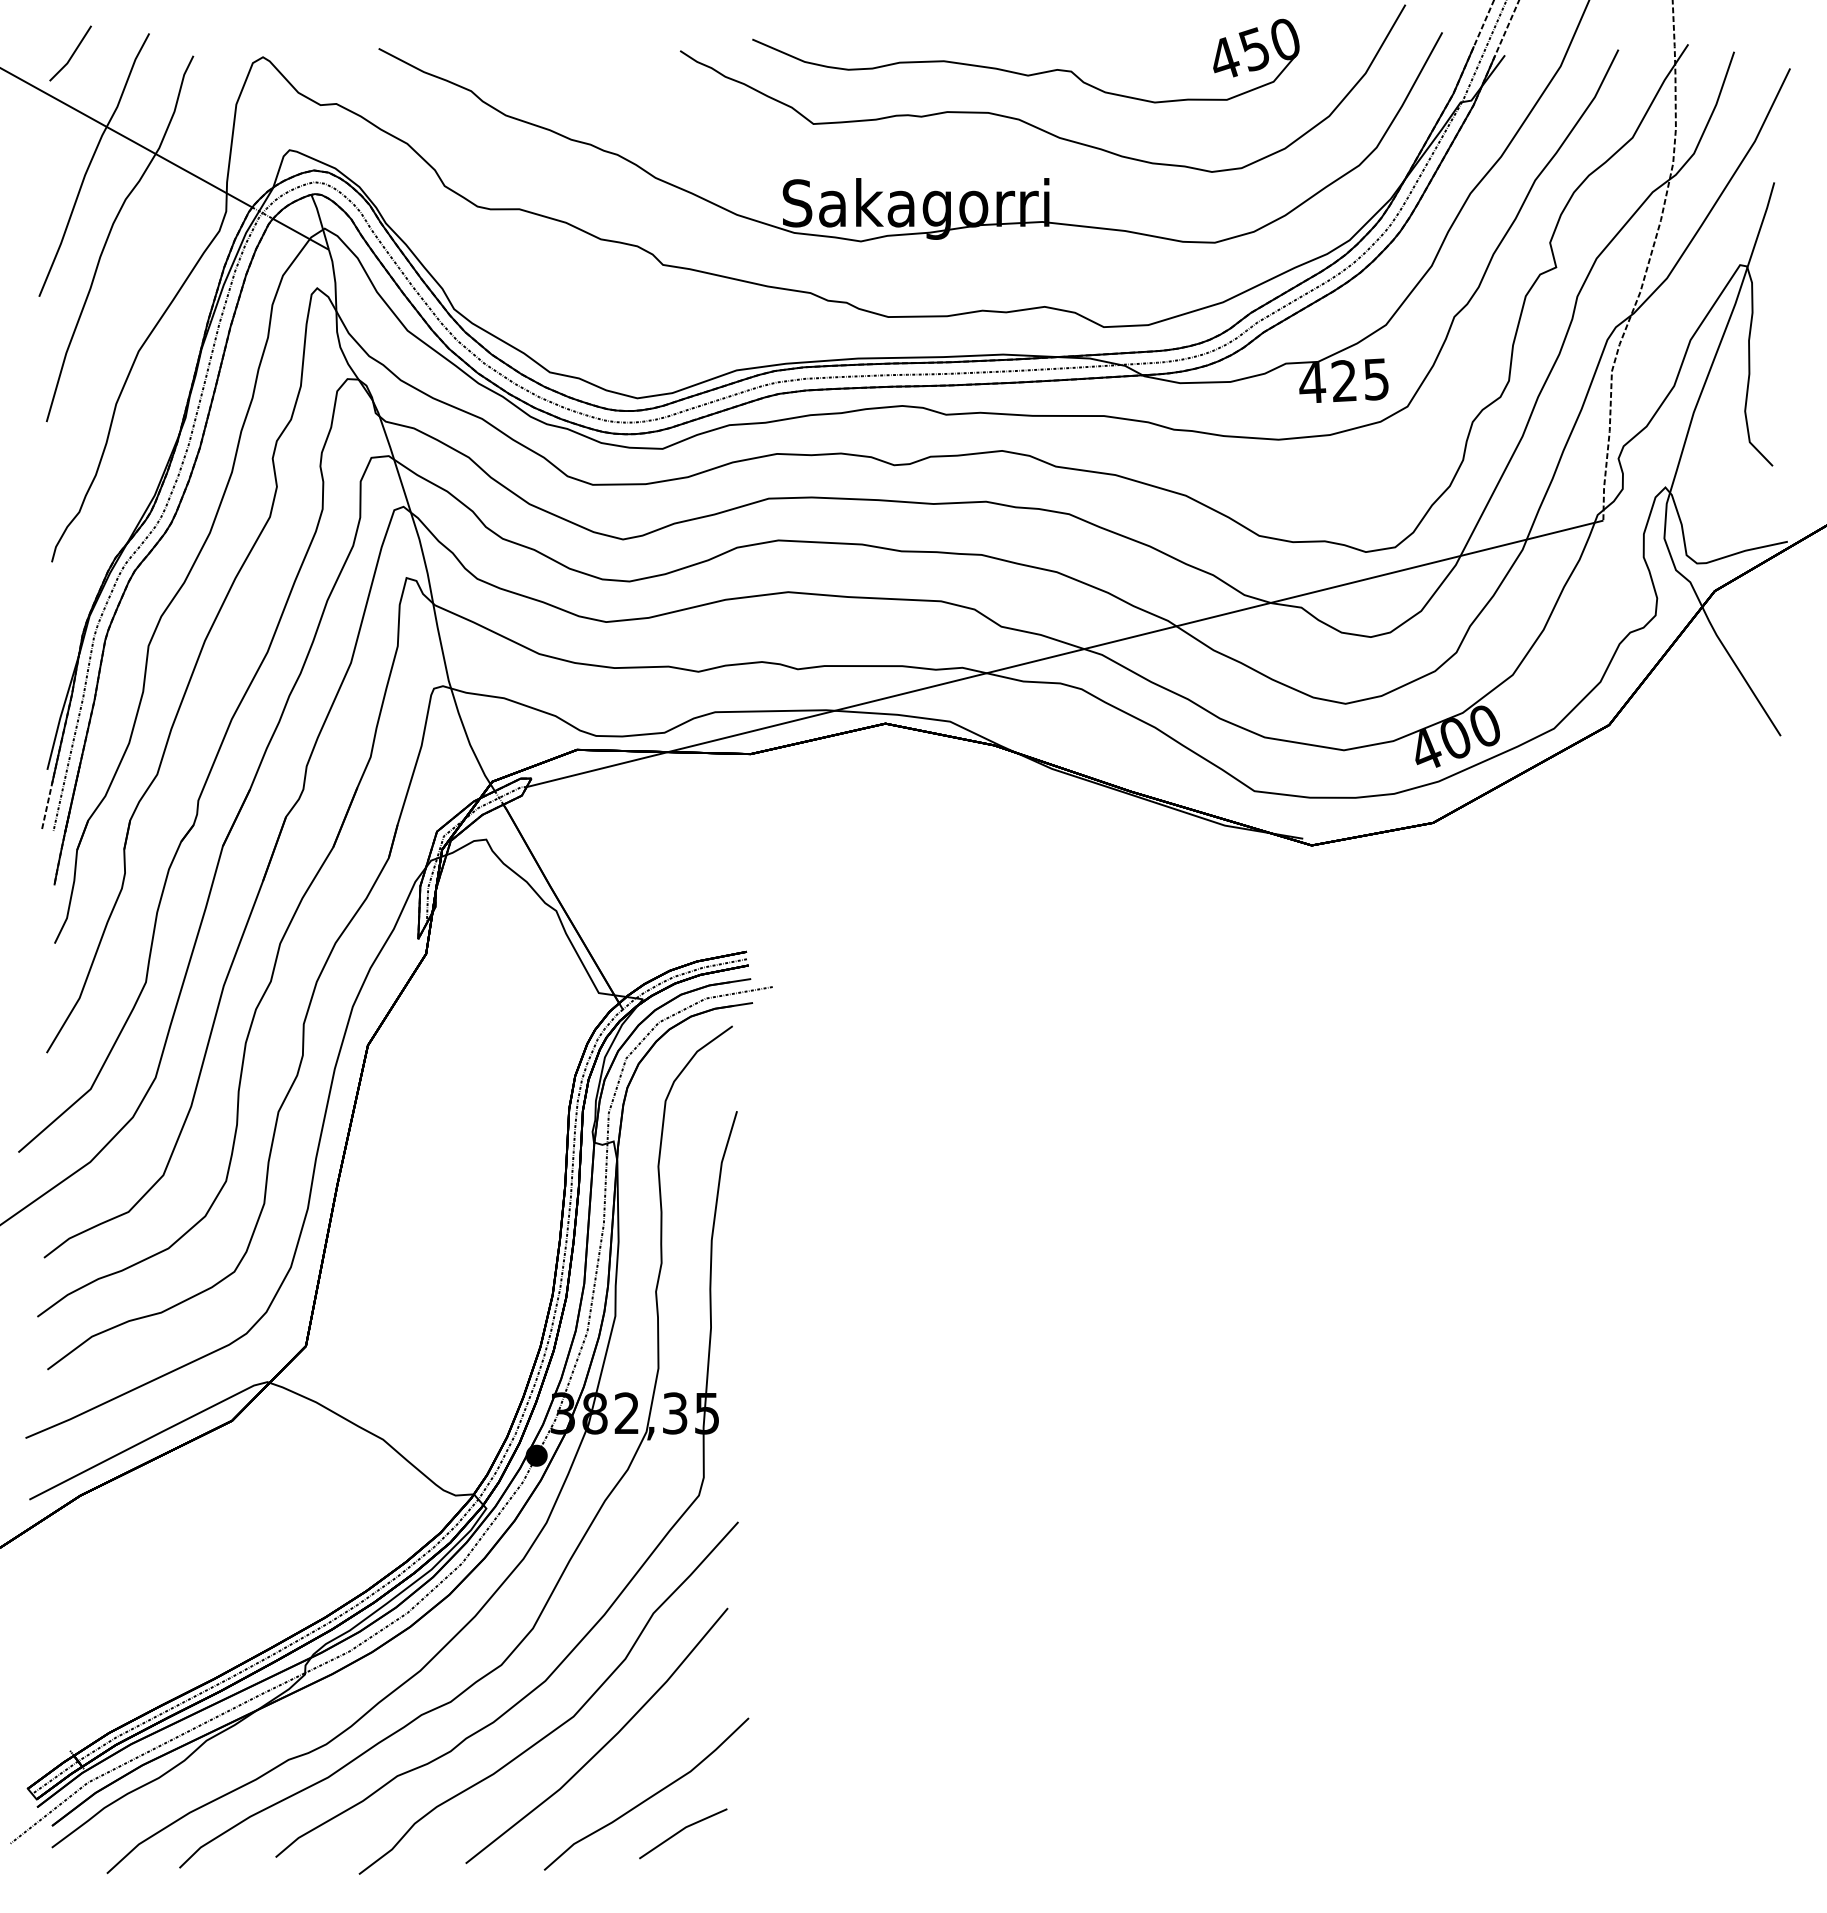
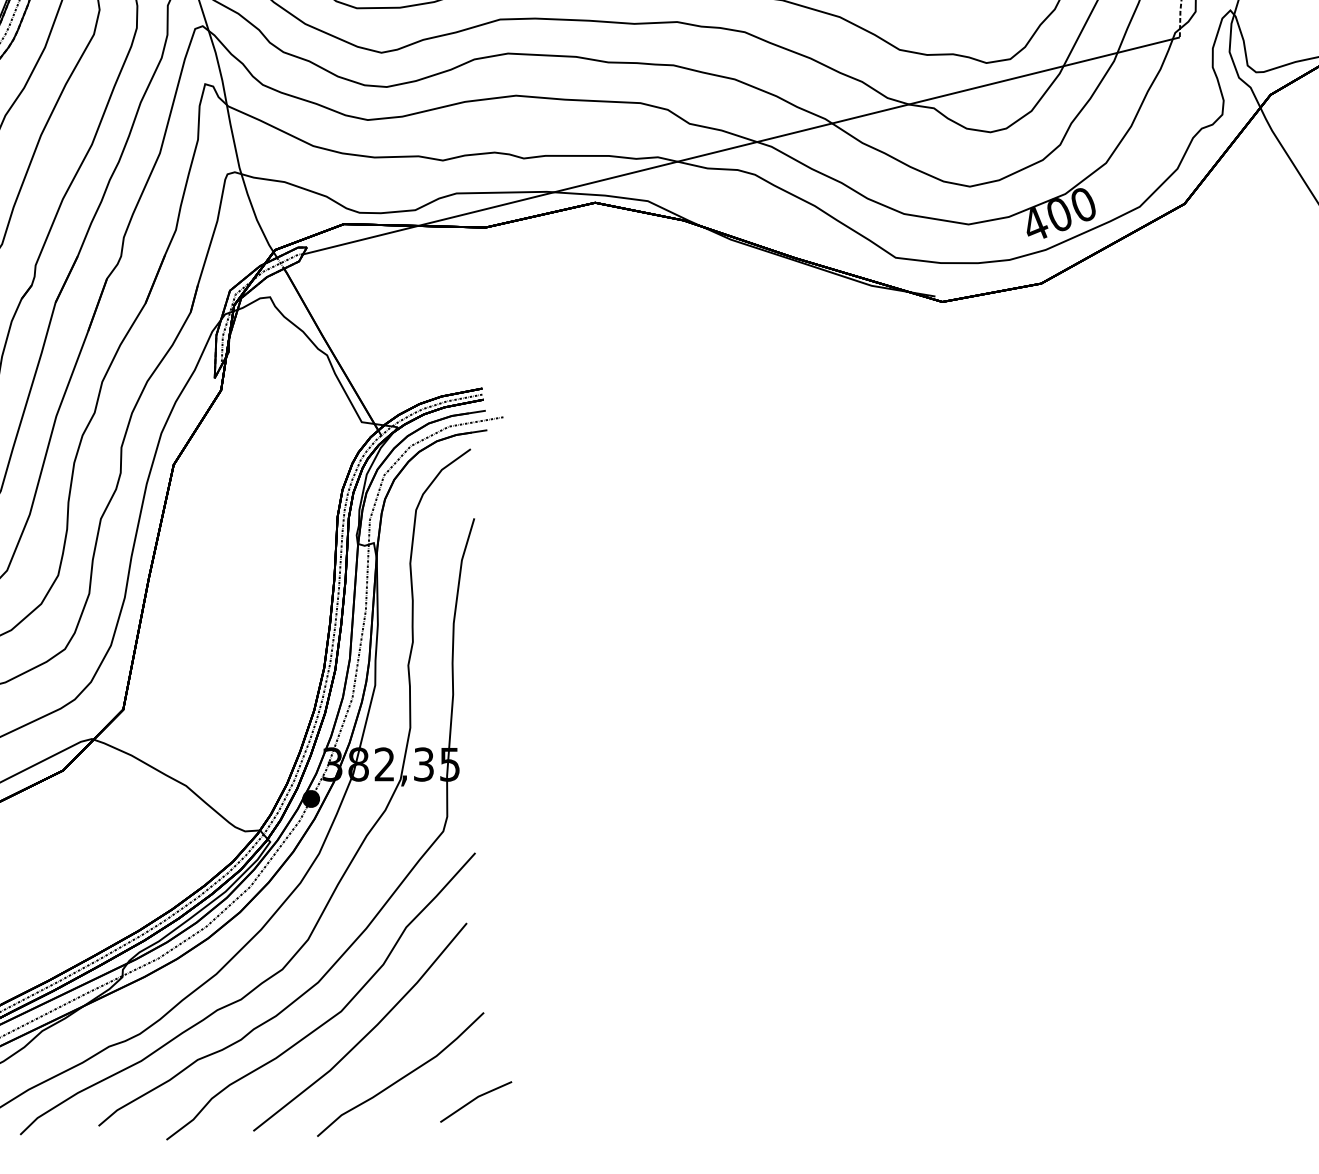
line: (681, 1831) -> (474, 1100), moved

